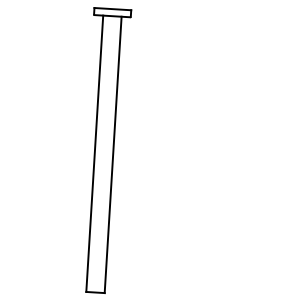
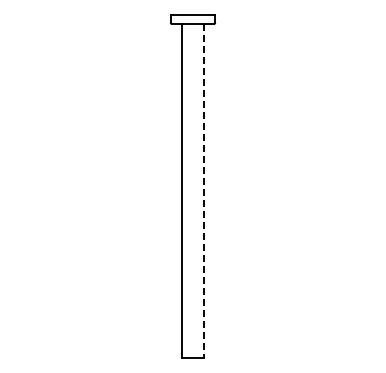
line: (113, 155) -> (204, 191), solid -> dashed

